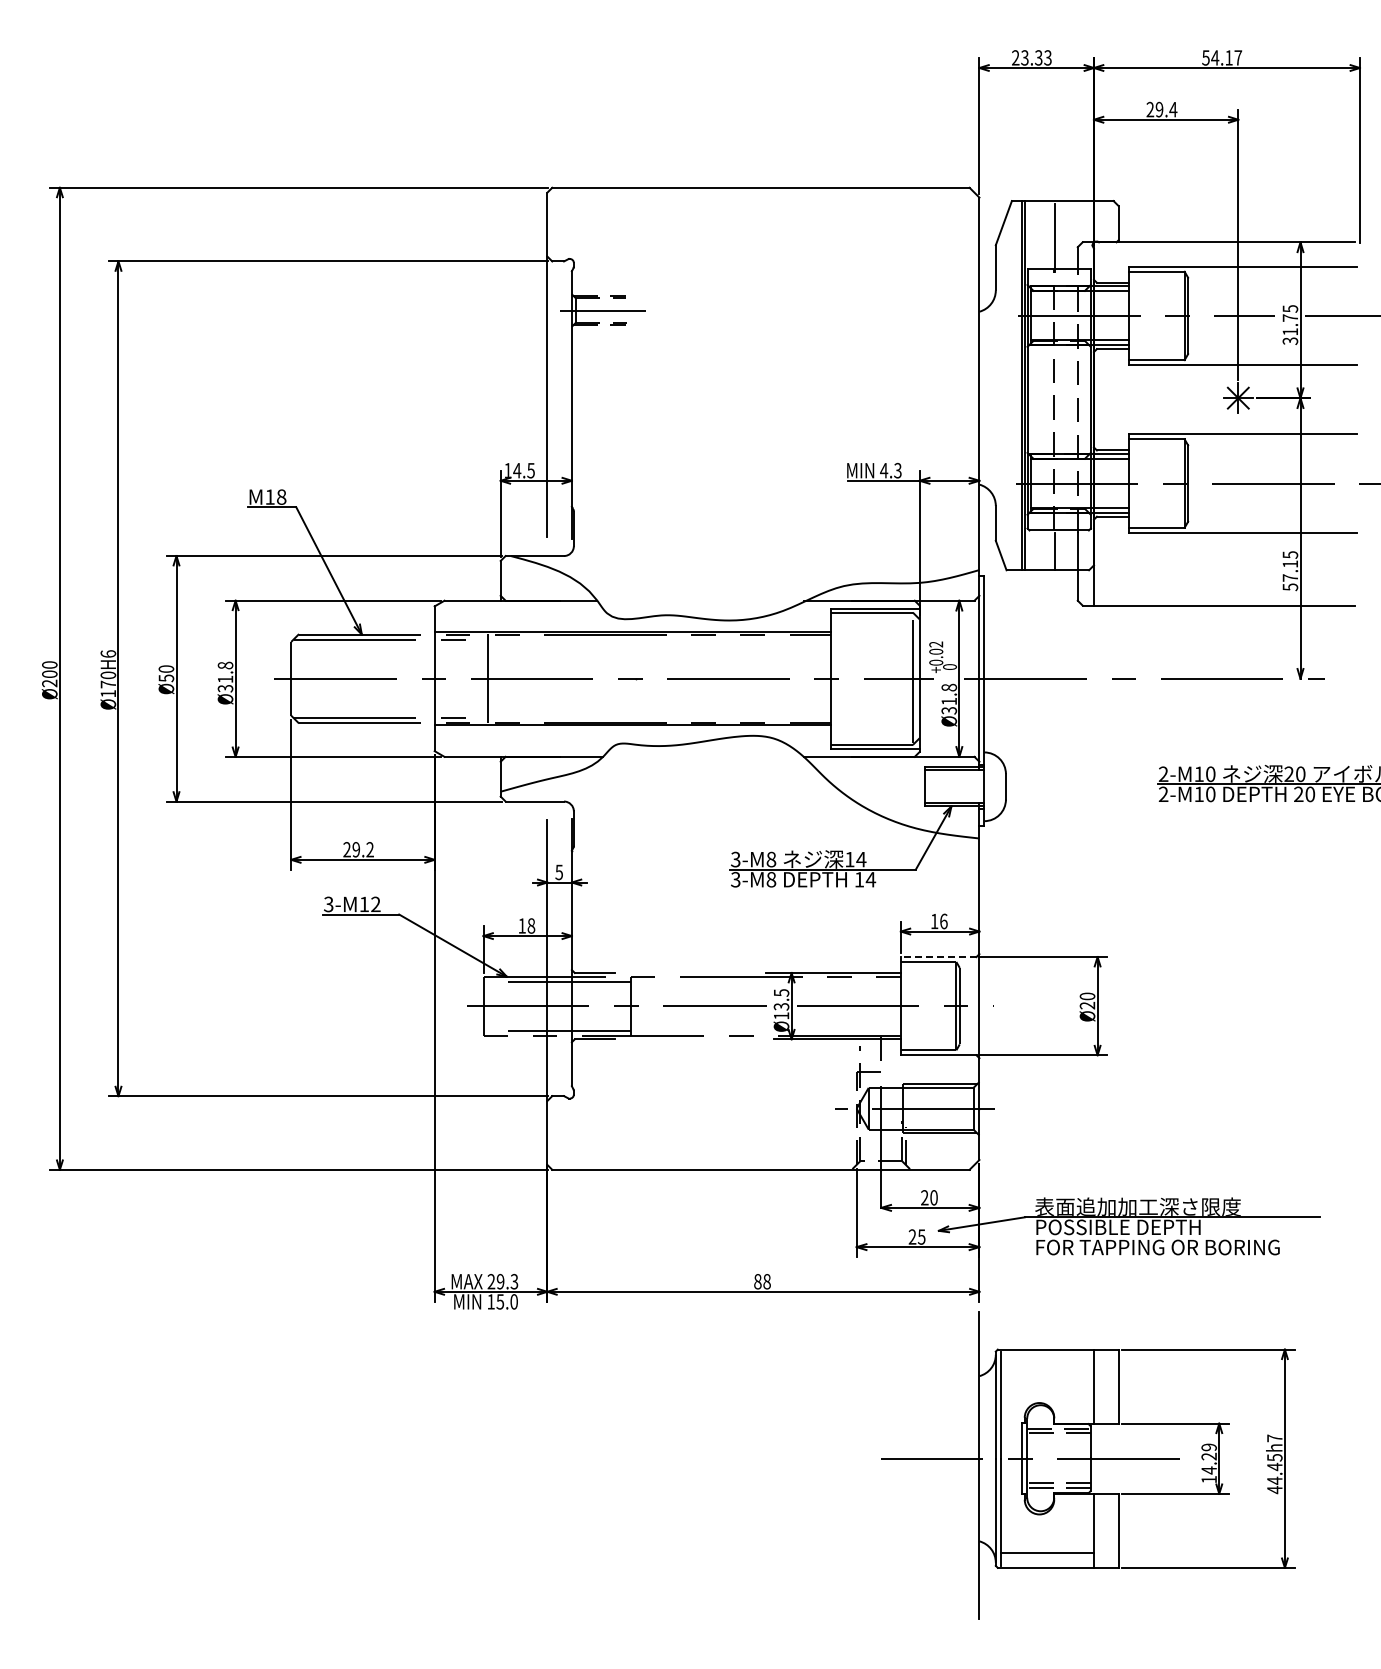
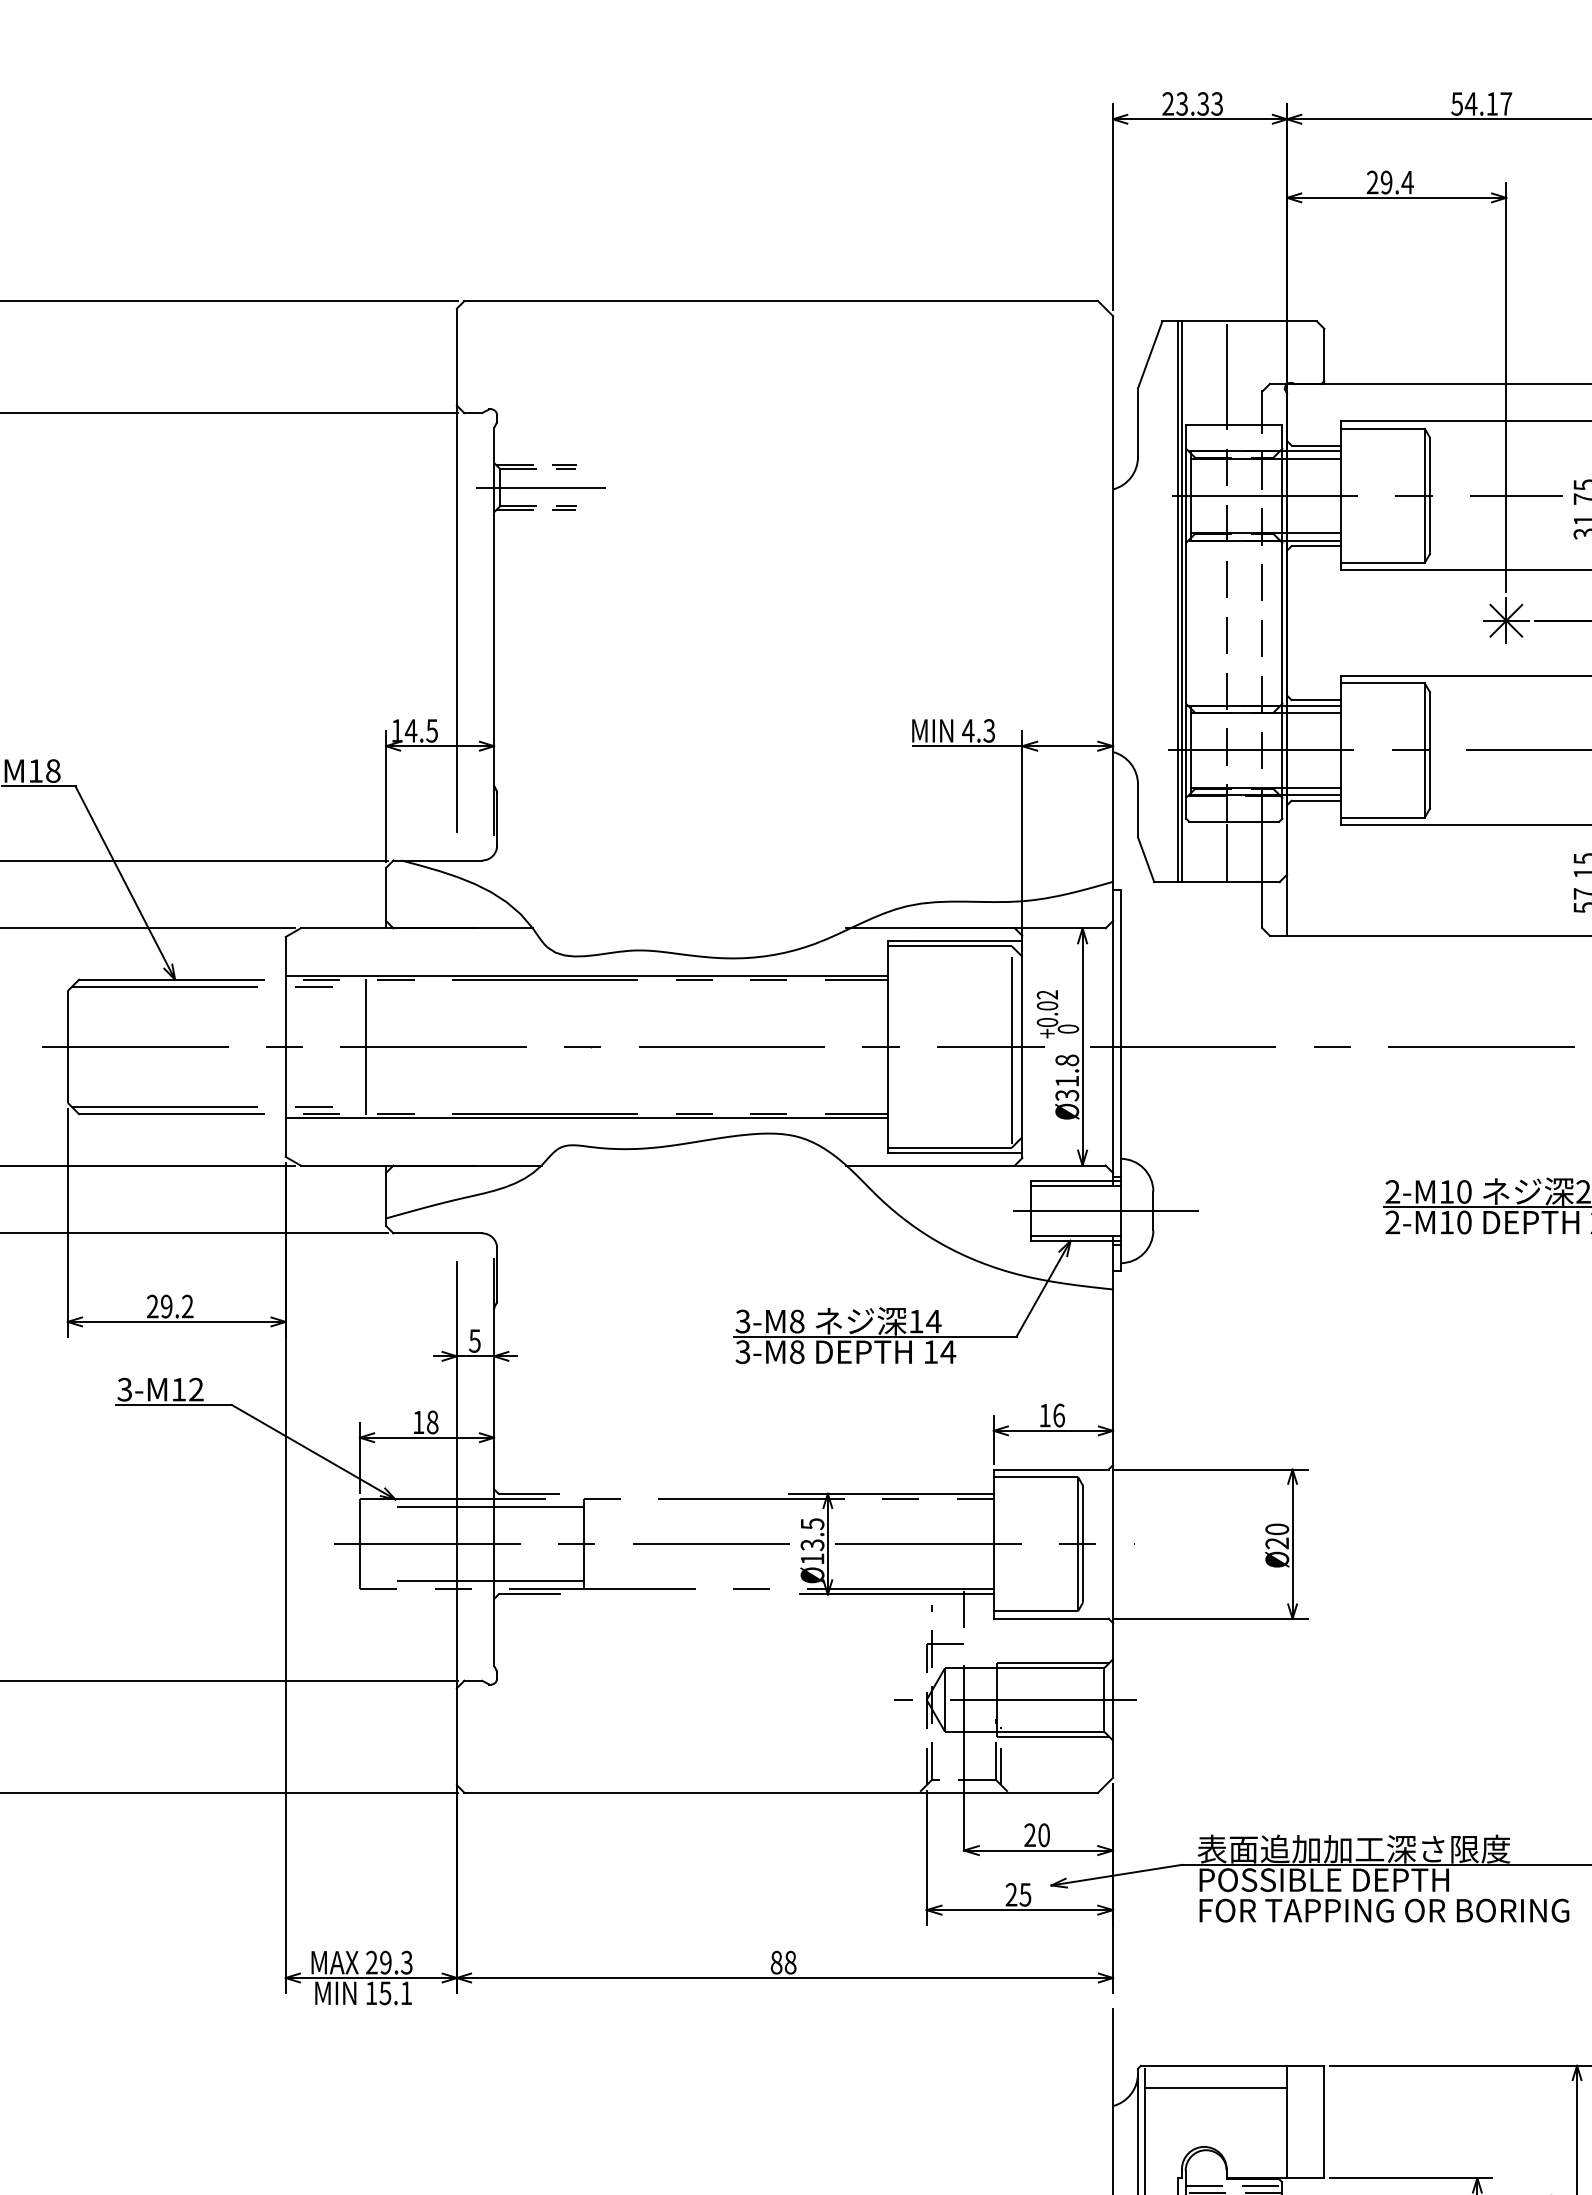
line: (969, 786) -> (1098, 1210), added
line: (938, 957) -> (1050, 1470), dashed -> solid
text: (513, 1301) -> (405, 1992), 15.0 -> 15.1
line: (1046, 1364) -> (1214, 2088), added

